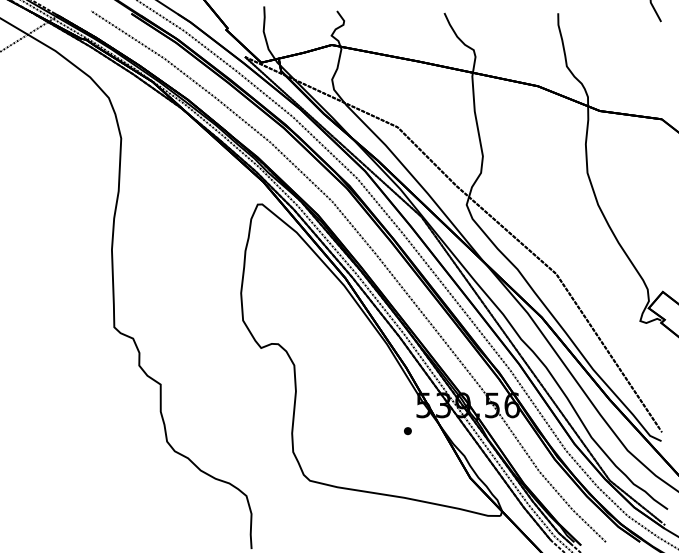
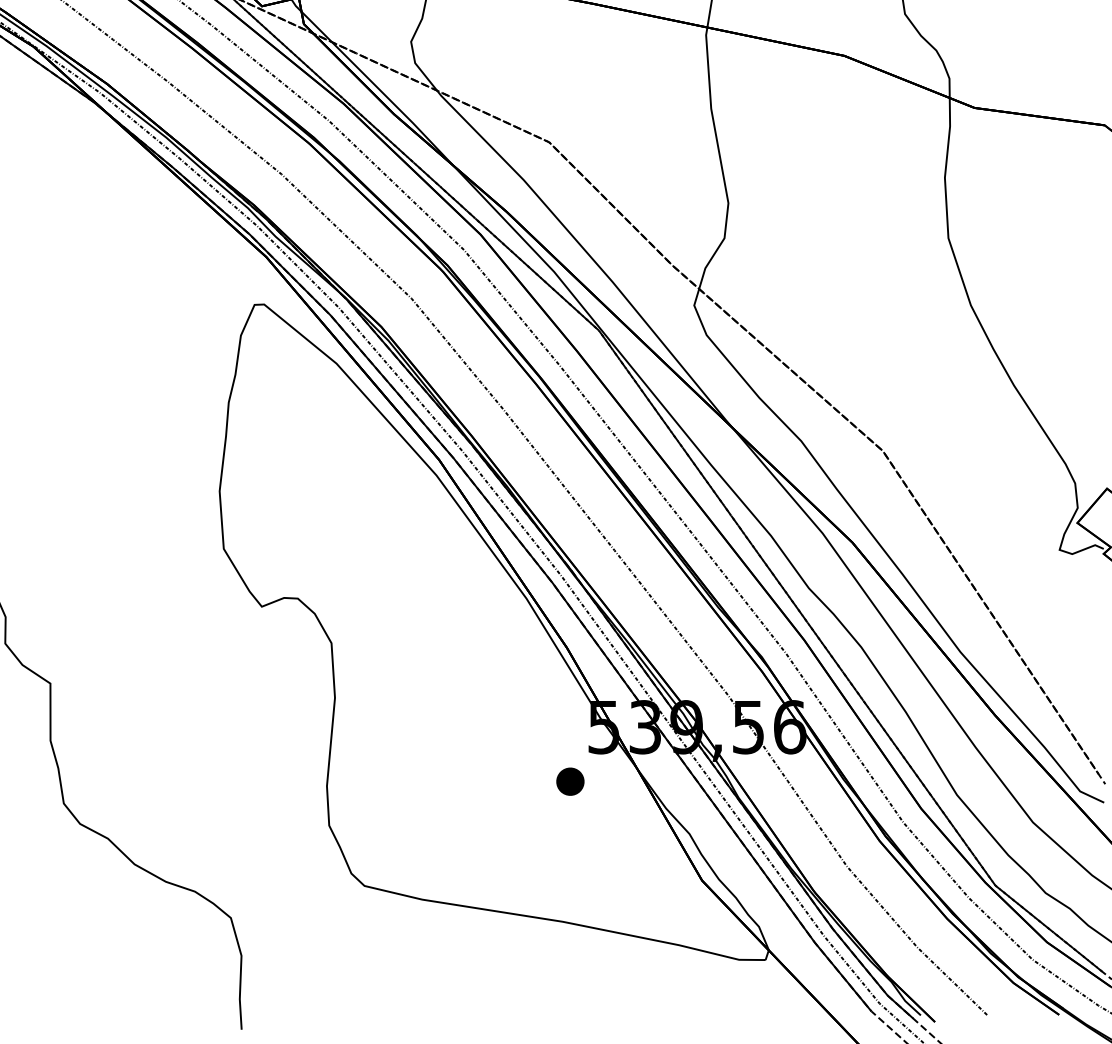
part: (407, 430) -> (569, 780), size x1.67

